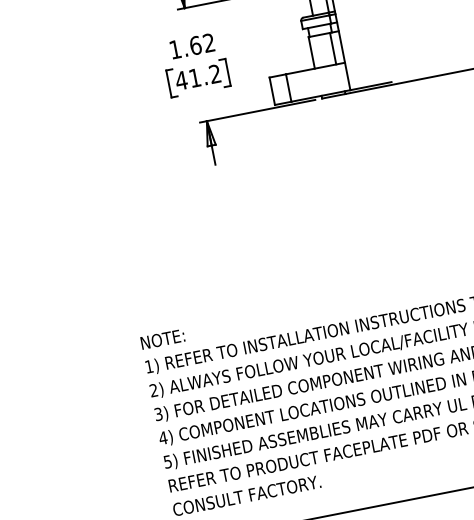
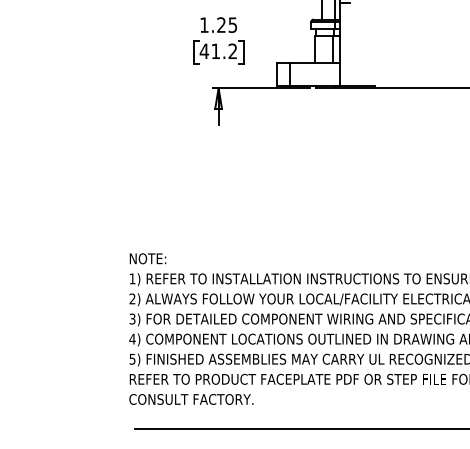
text: (201, 43) -> (226, 24), 1.62 -> 1.25

